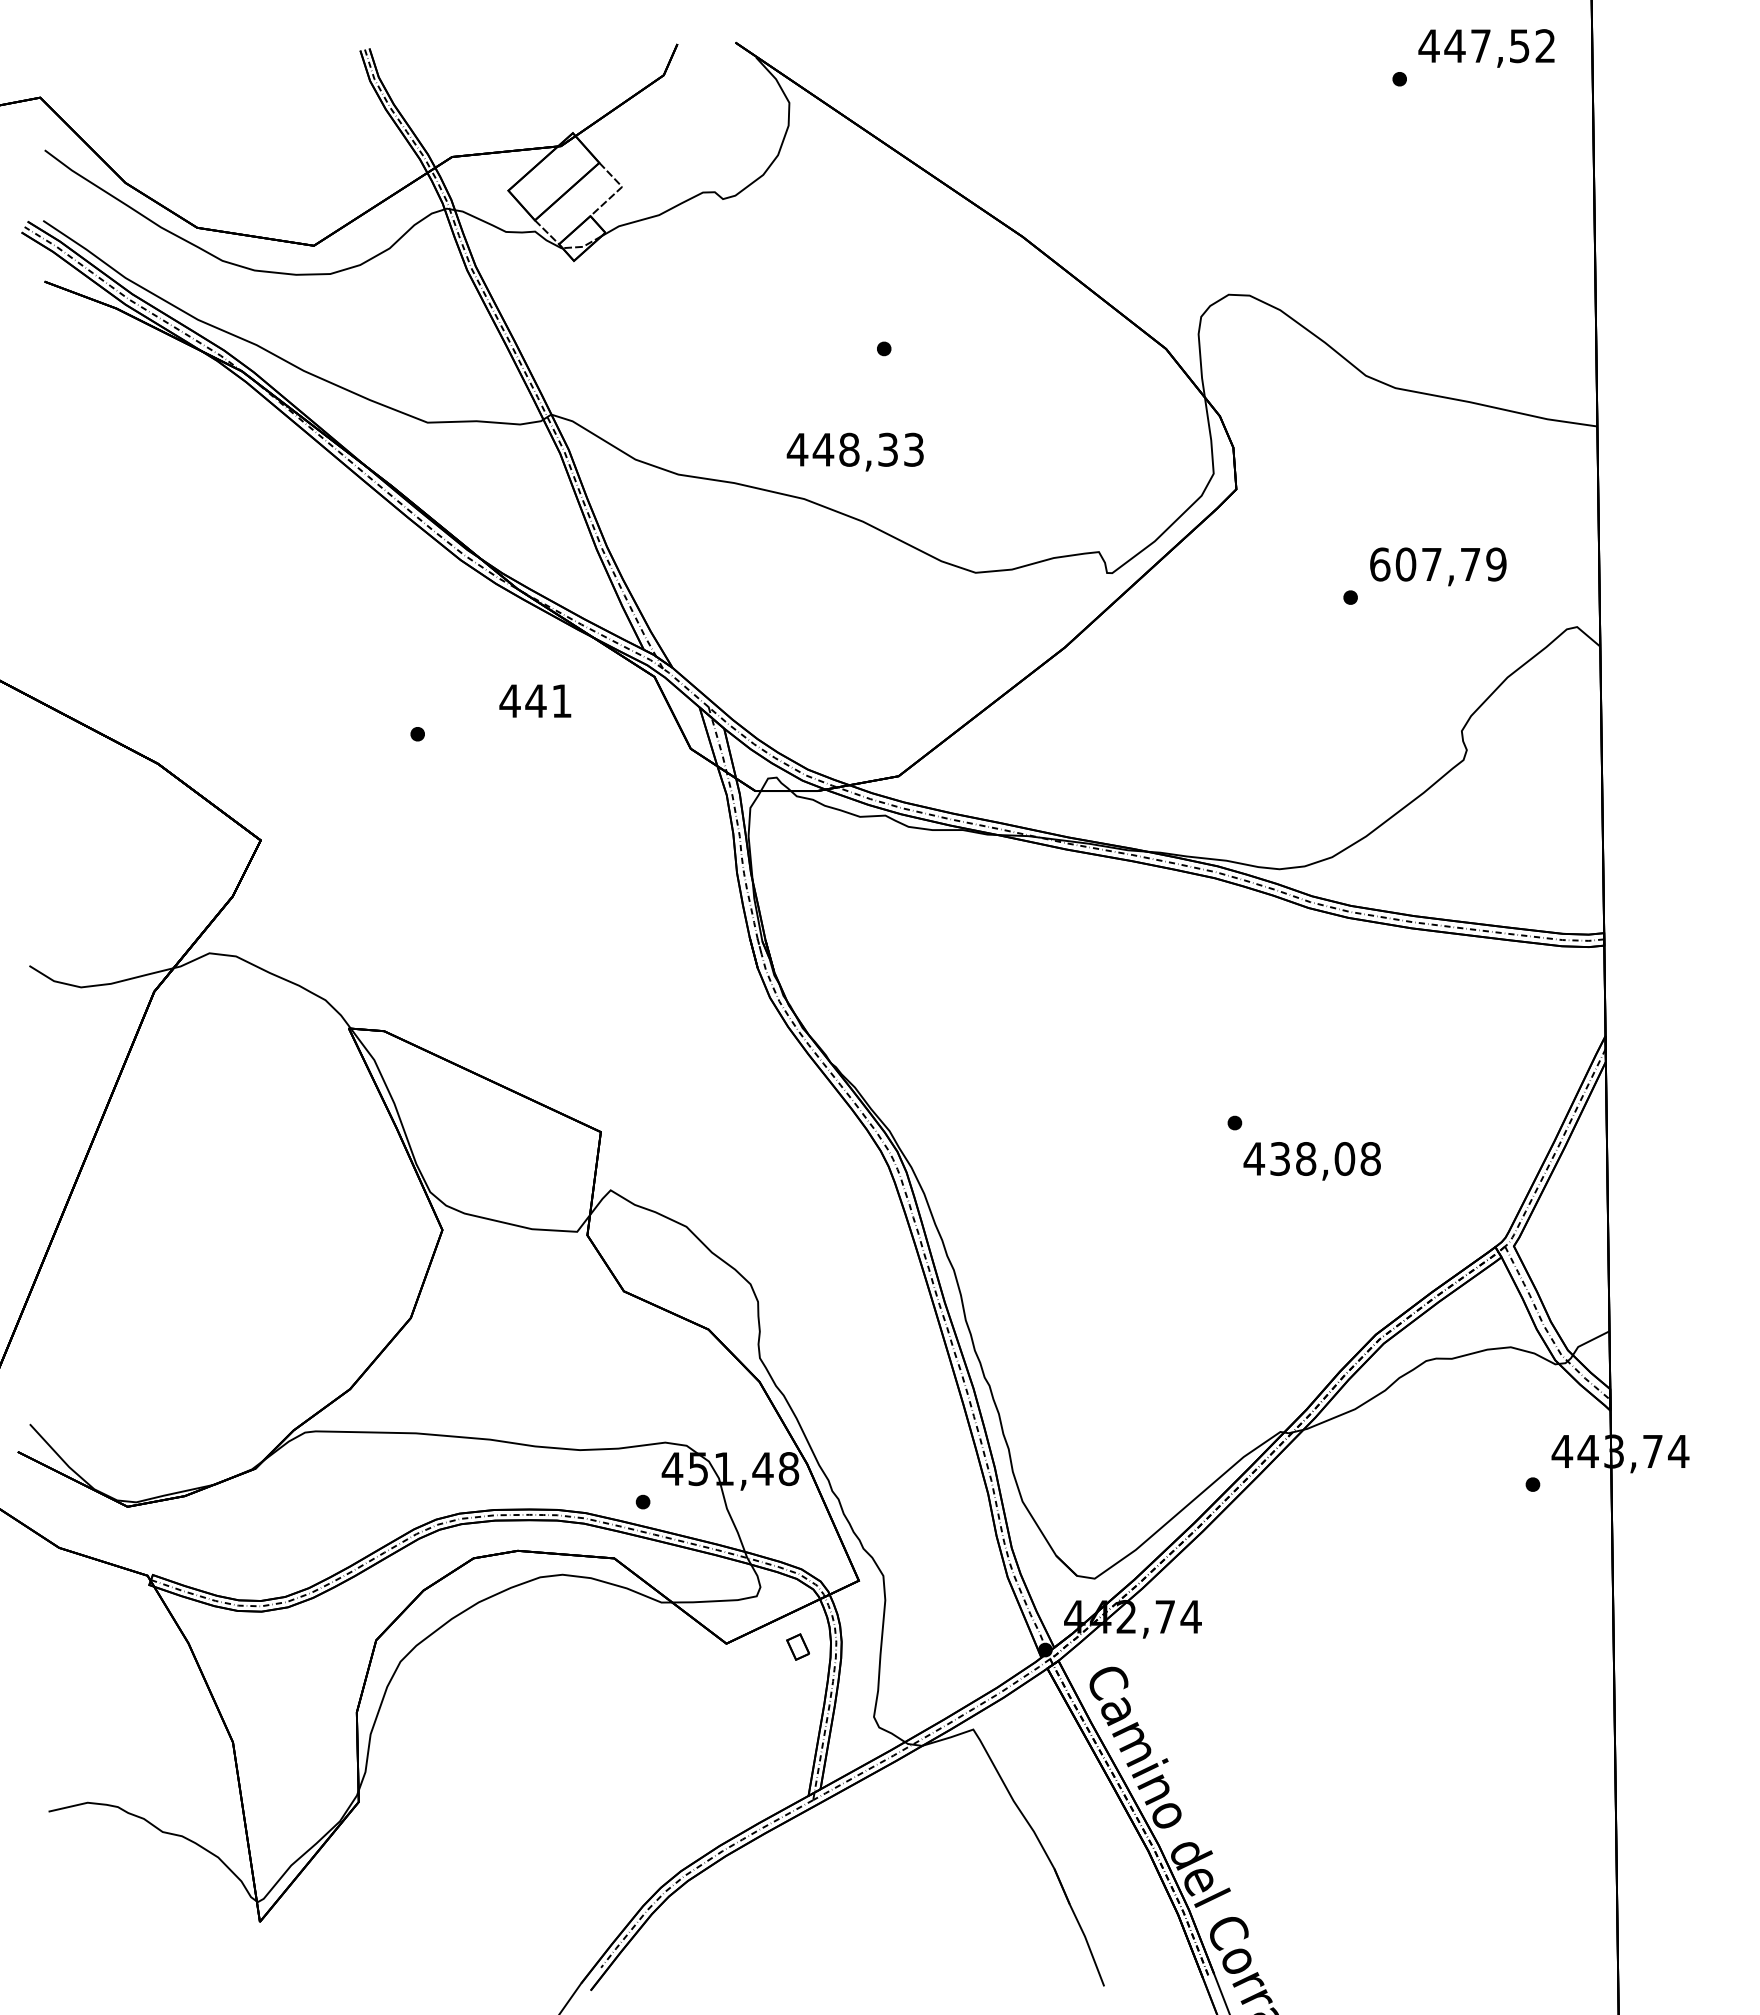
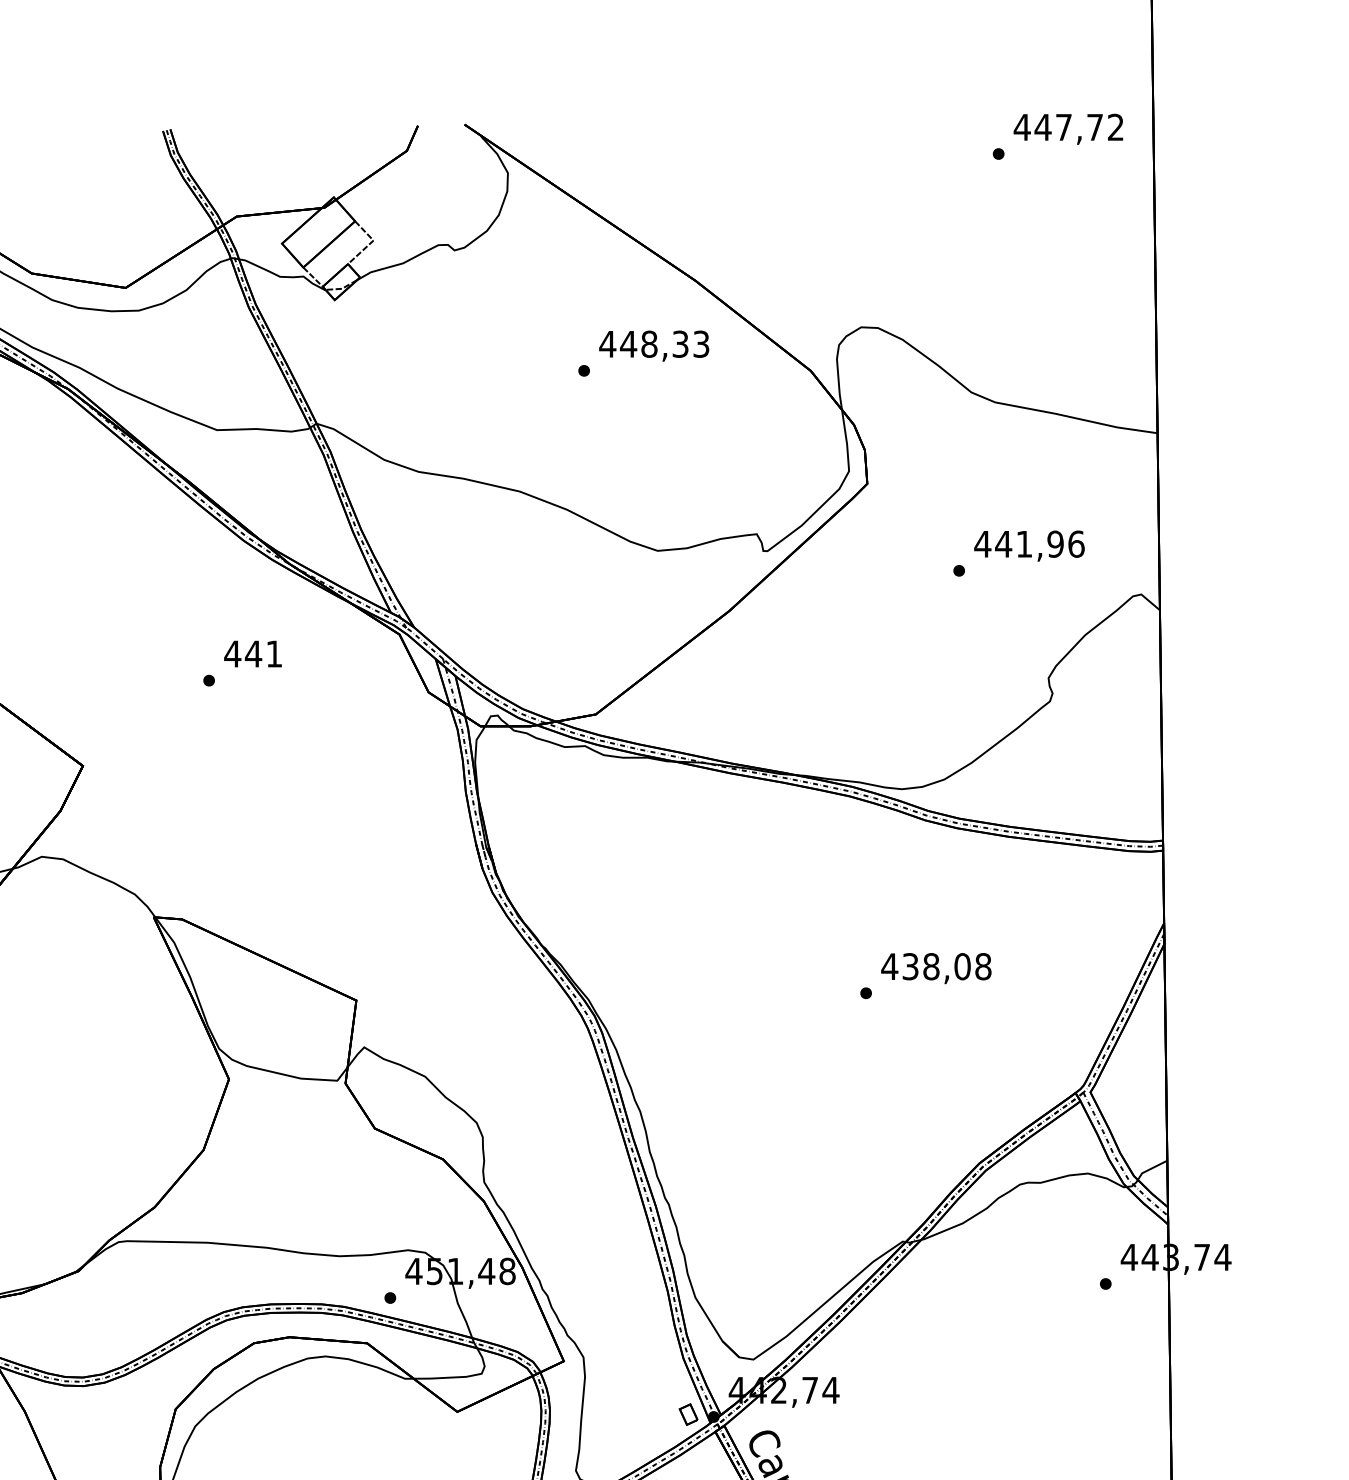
text: (1519, 46) -> (1094, 127), 447,52 -> 447,72
text: (854, 451) -> (653, 345), moved
text: (1437, 564) -> (1029, 544), 607,79 -> 441,96
text: (535, 700) -> (253, 653), moved
text: (1311, 1161) -> (935, 968), moved
part: (797, 1646) -> (688, 1414), moved

